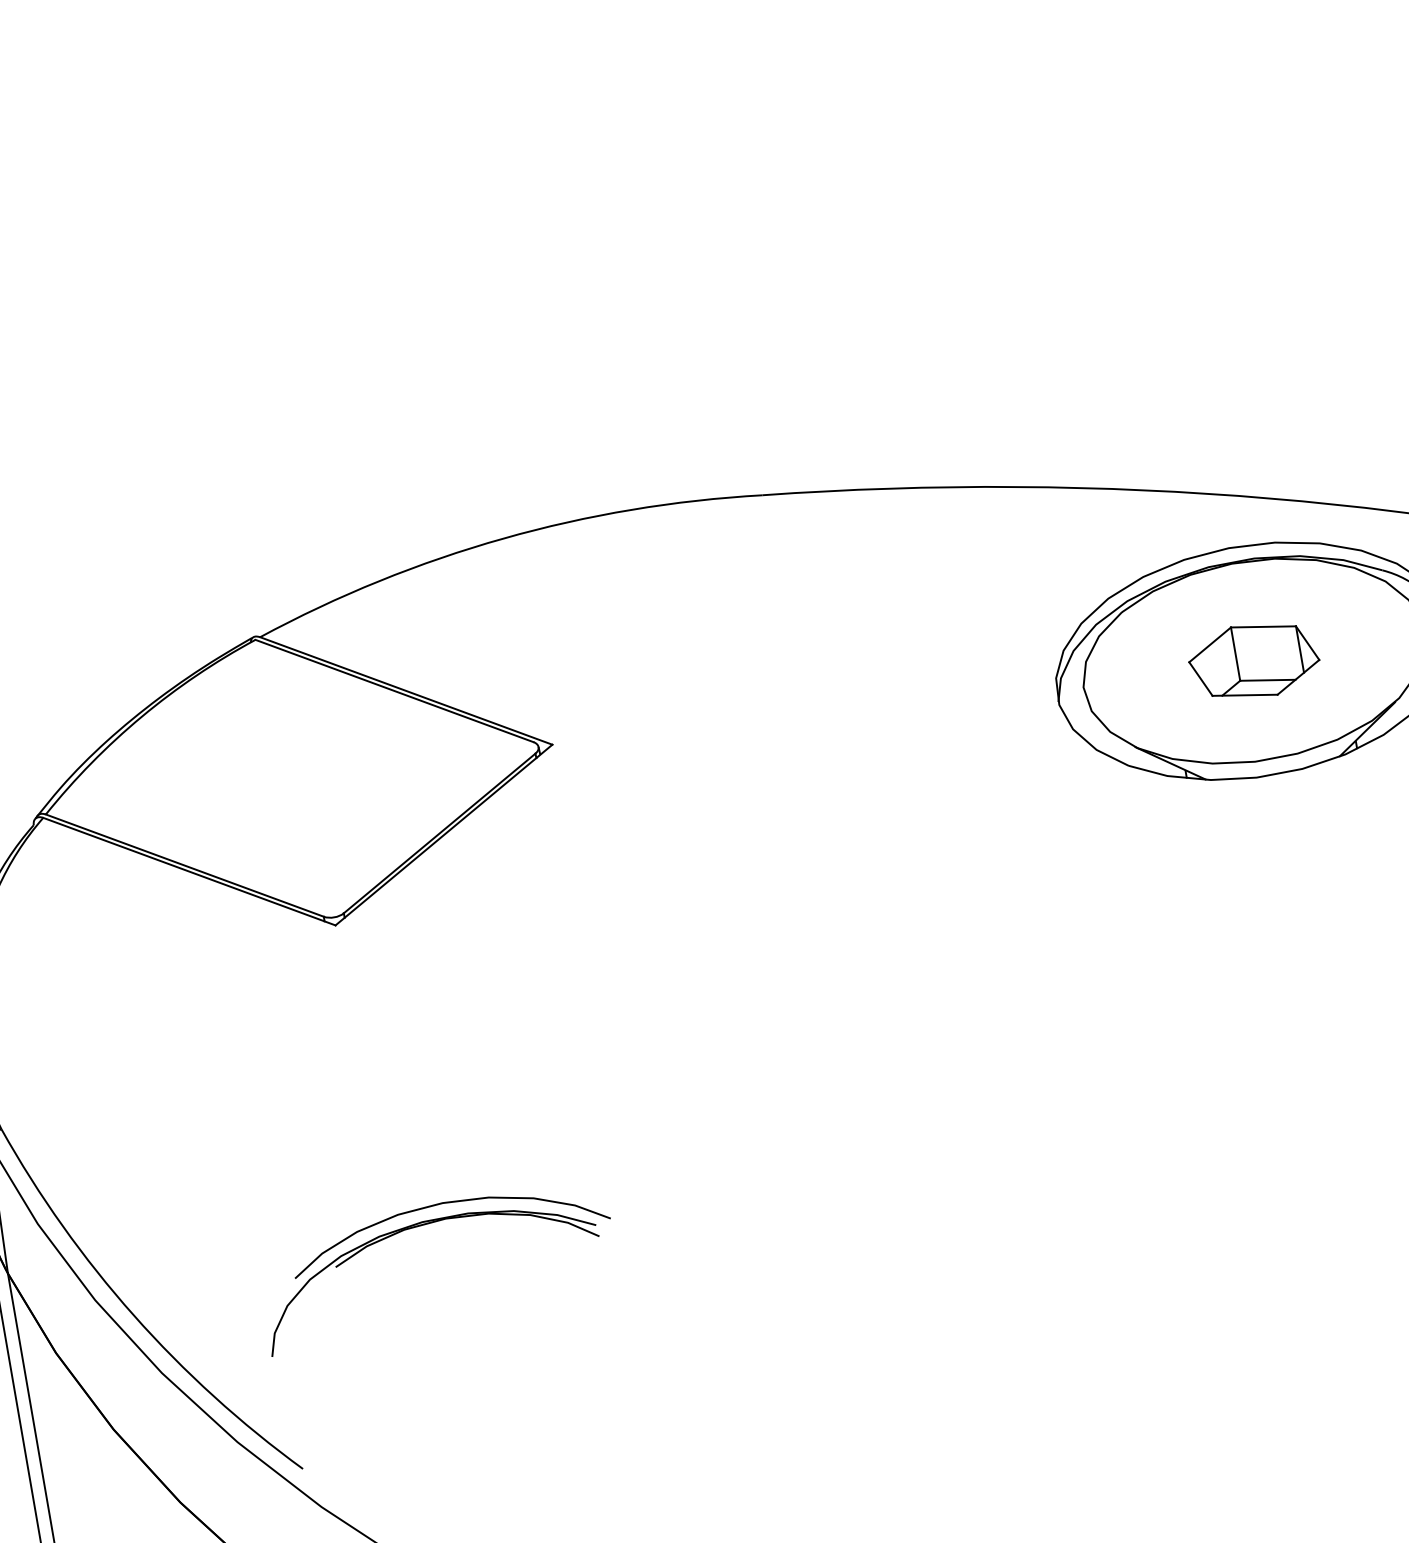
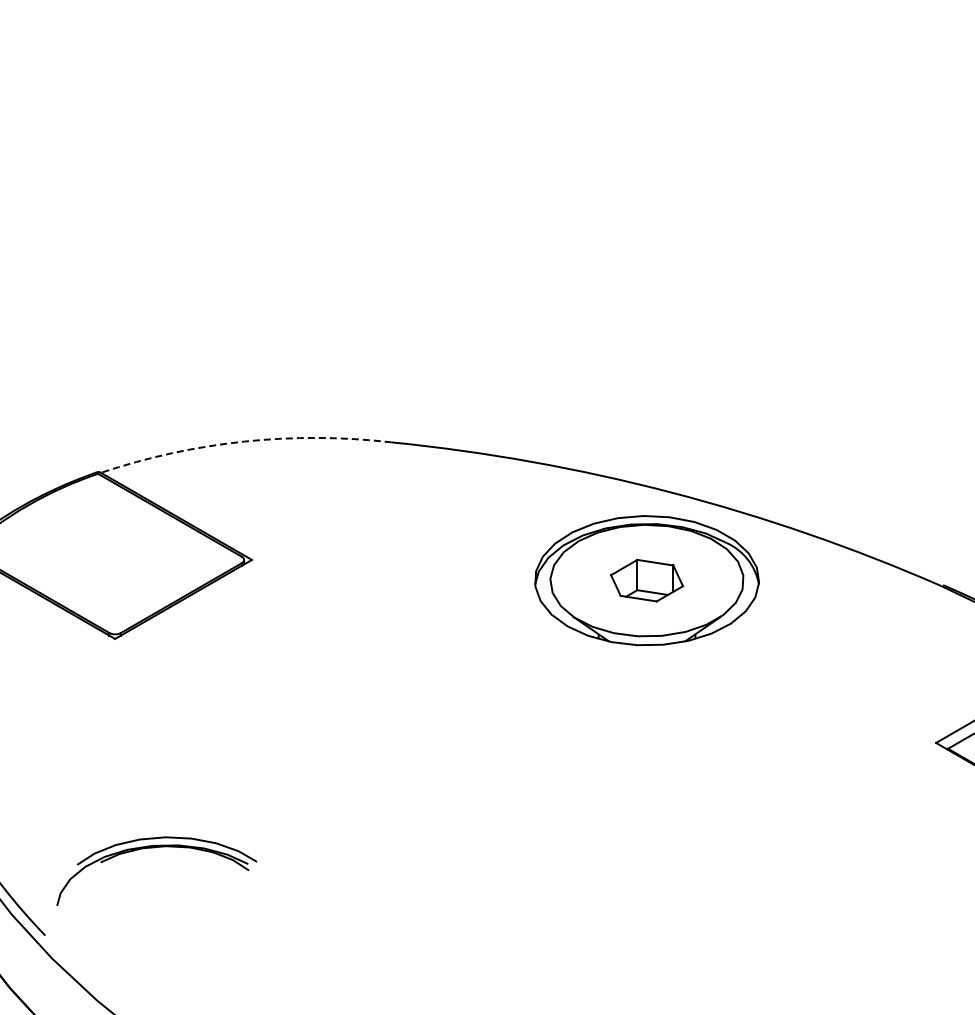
arc: (503, 538) -> (244, 441), solid -> dashed
part: (426, 1226) -> (154, 848), moved

